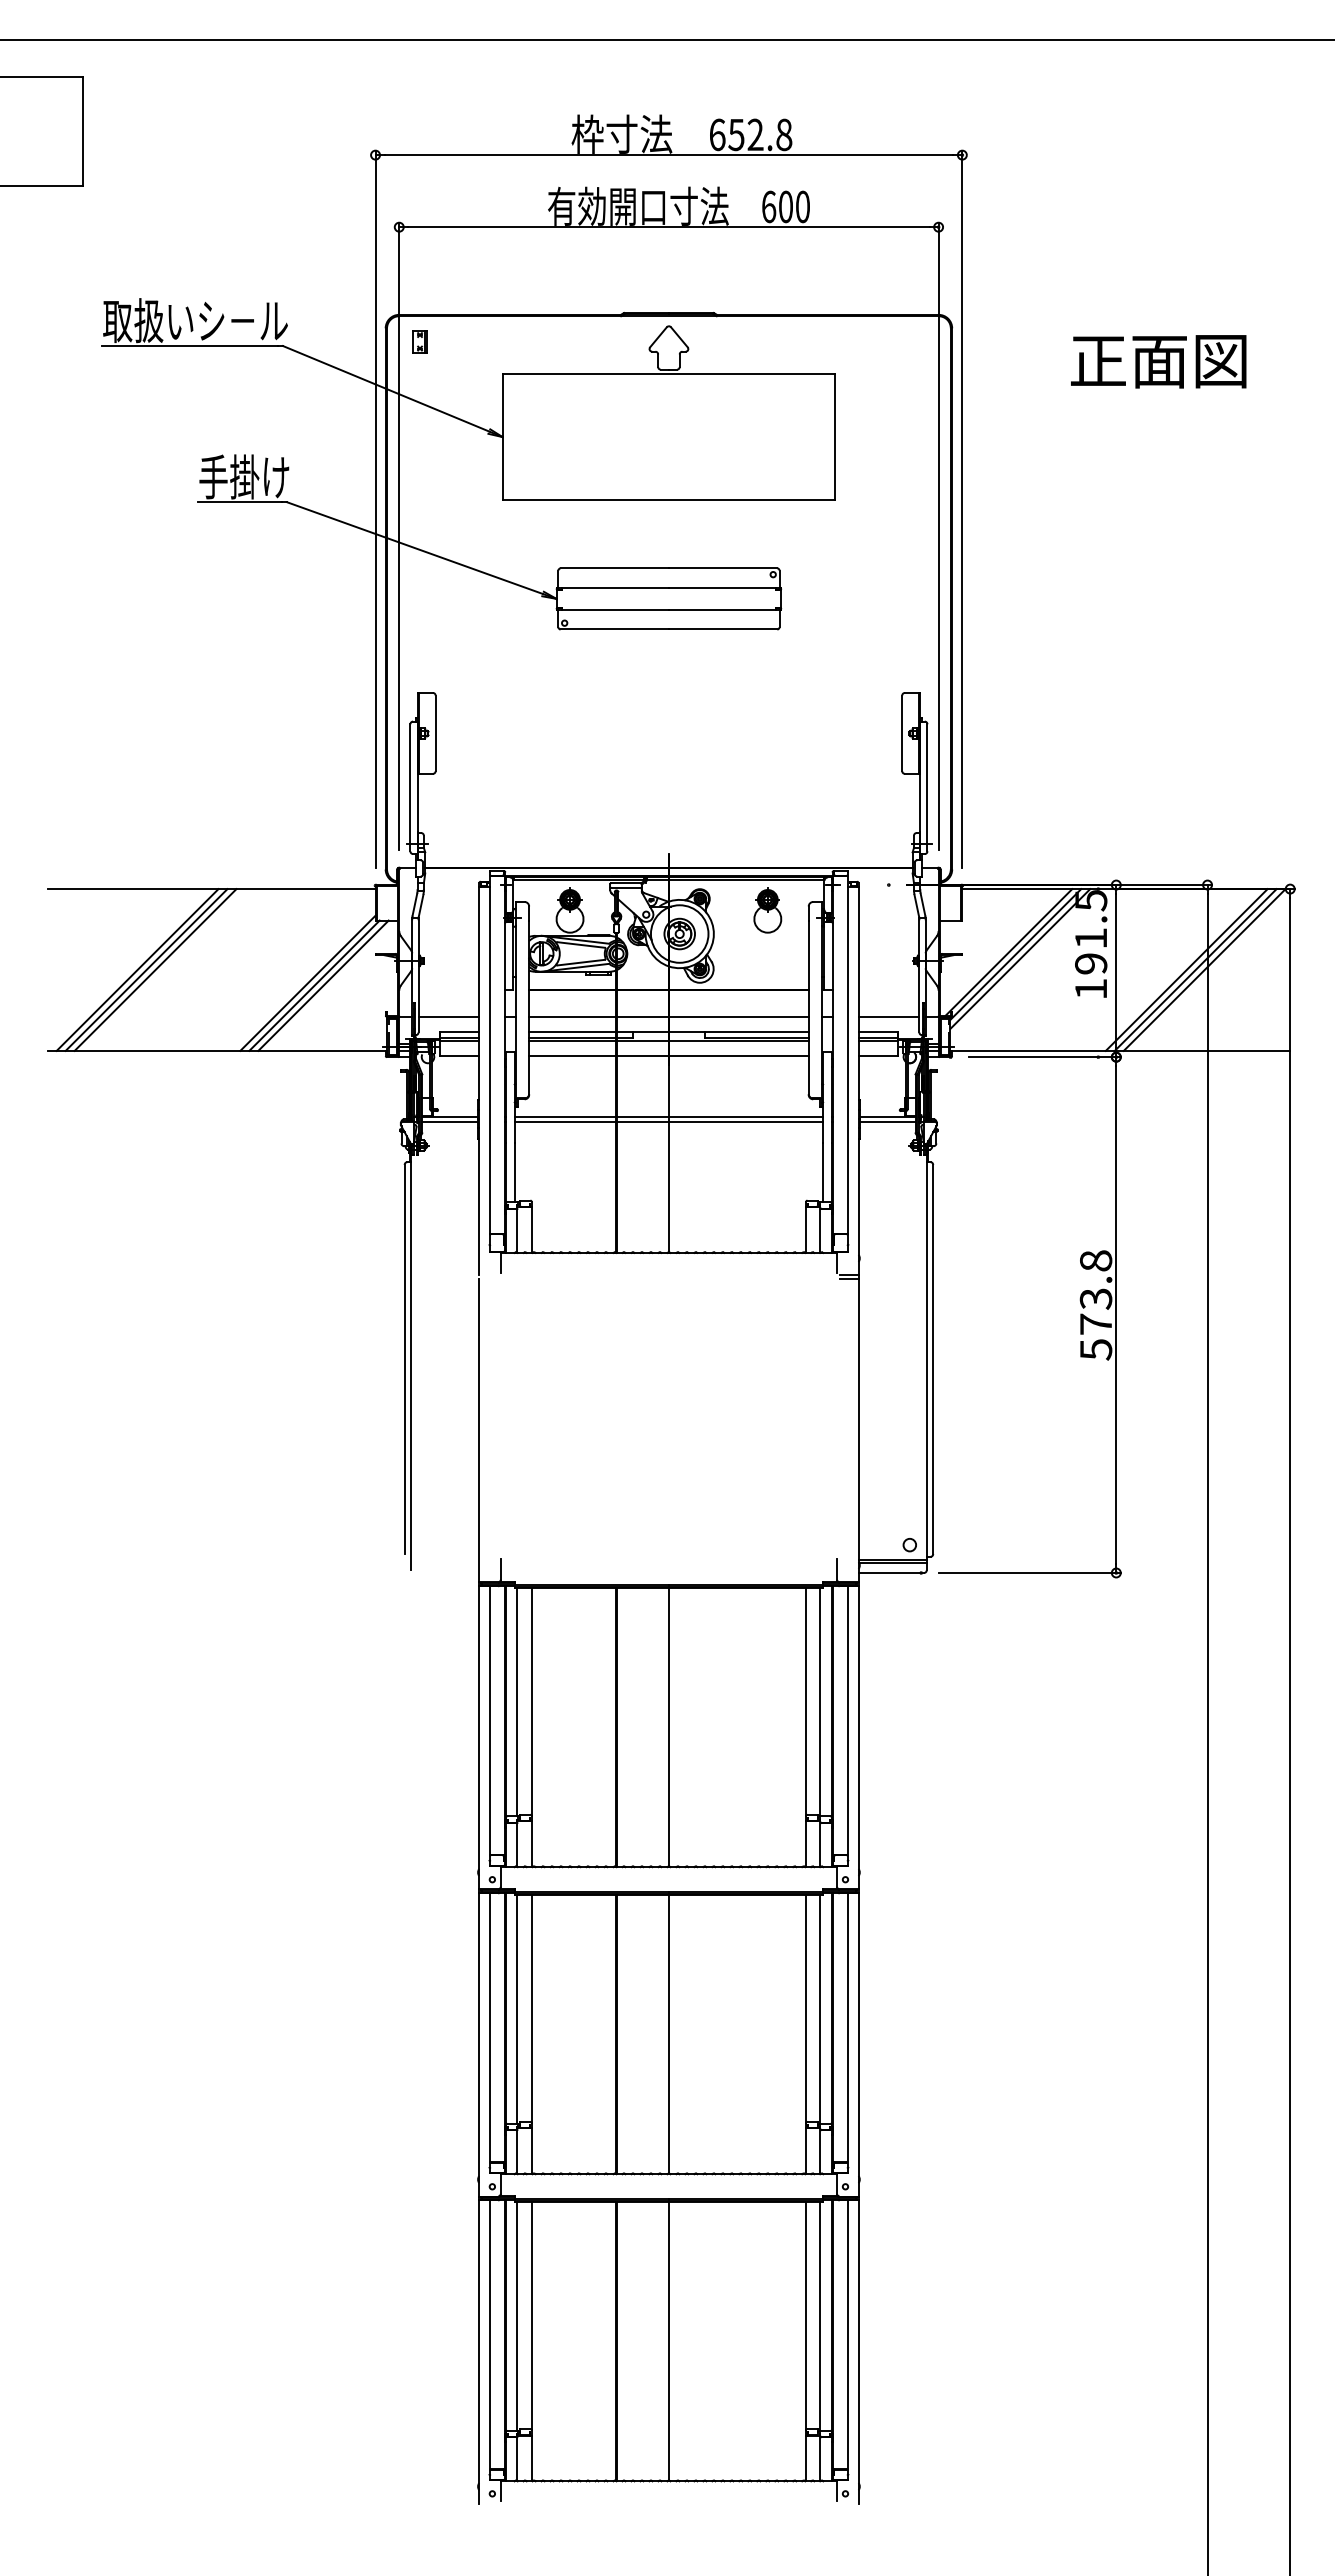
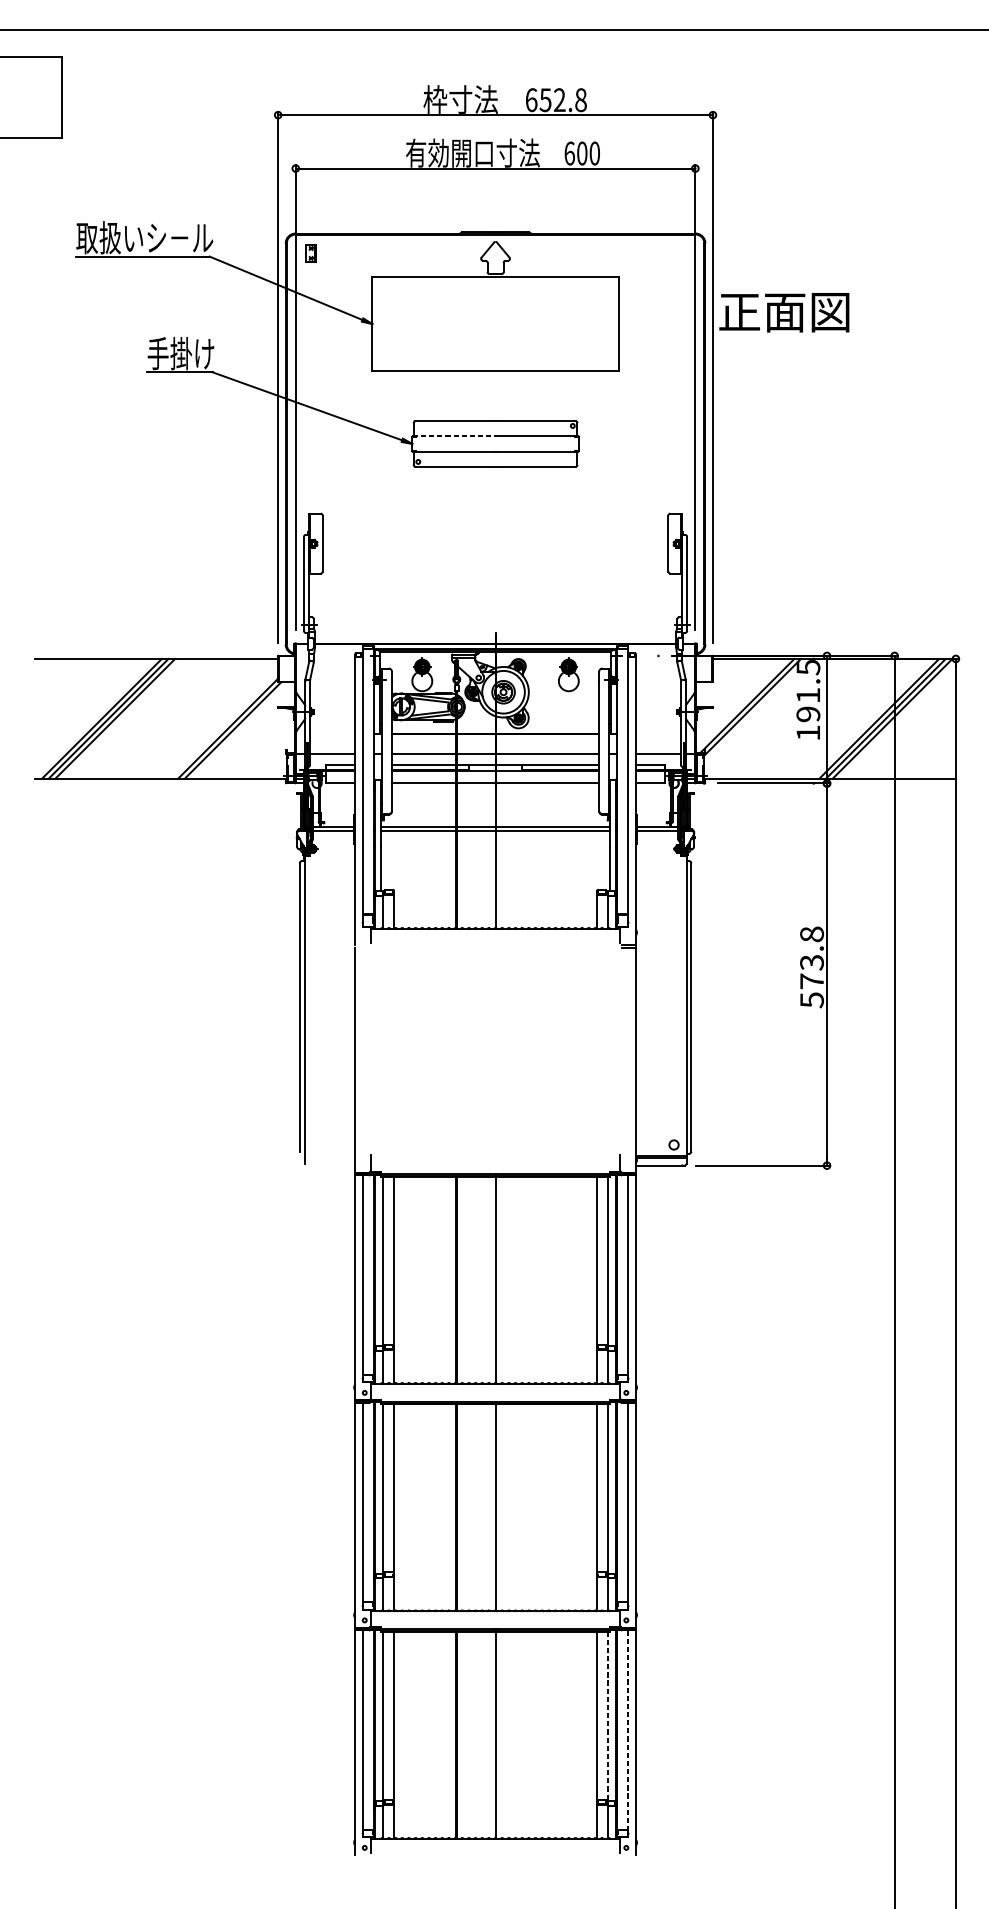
text: (1158, 361) -> (784, 312), moved
line: (613, 588) -> (454, 436), solid -> dashed
line: (1020, 958) -> (756, 710), removed
line: (323, 985) -> (239, 730), removed
line: (820, 2316) -> (607, 1716), solid -> dashed
line: (847, 2334) -> (627, 1729), solid -> dashed

